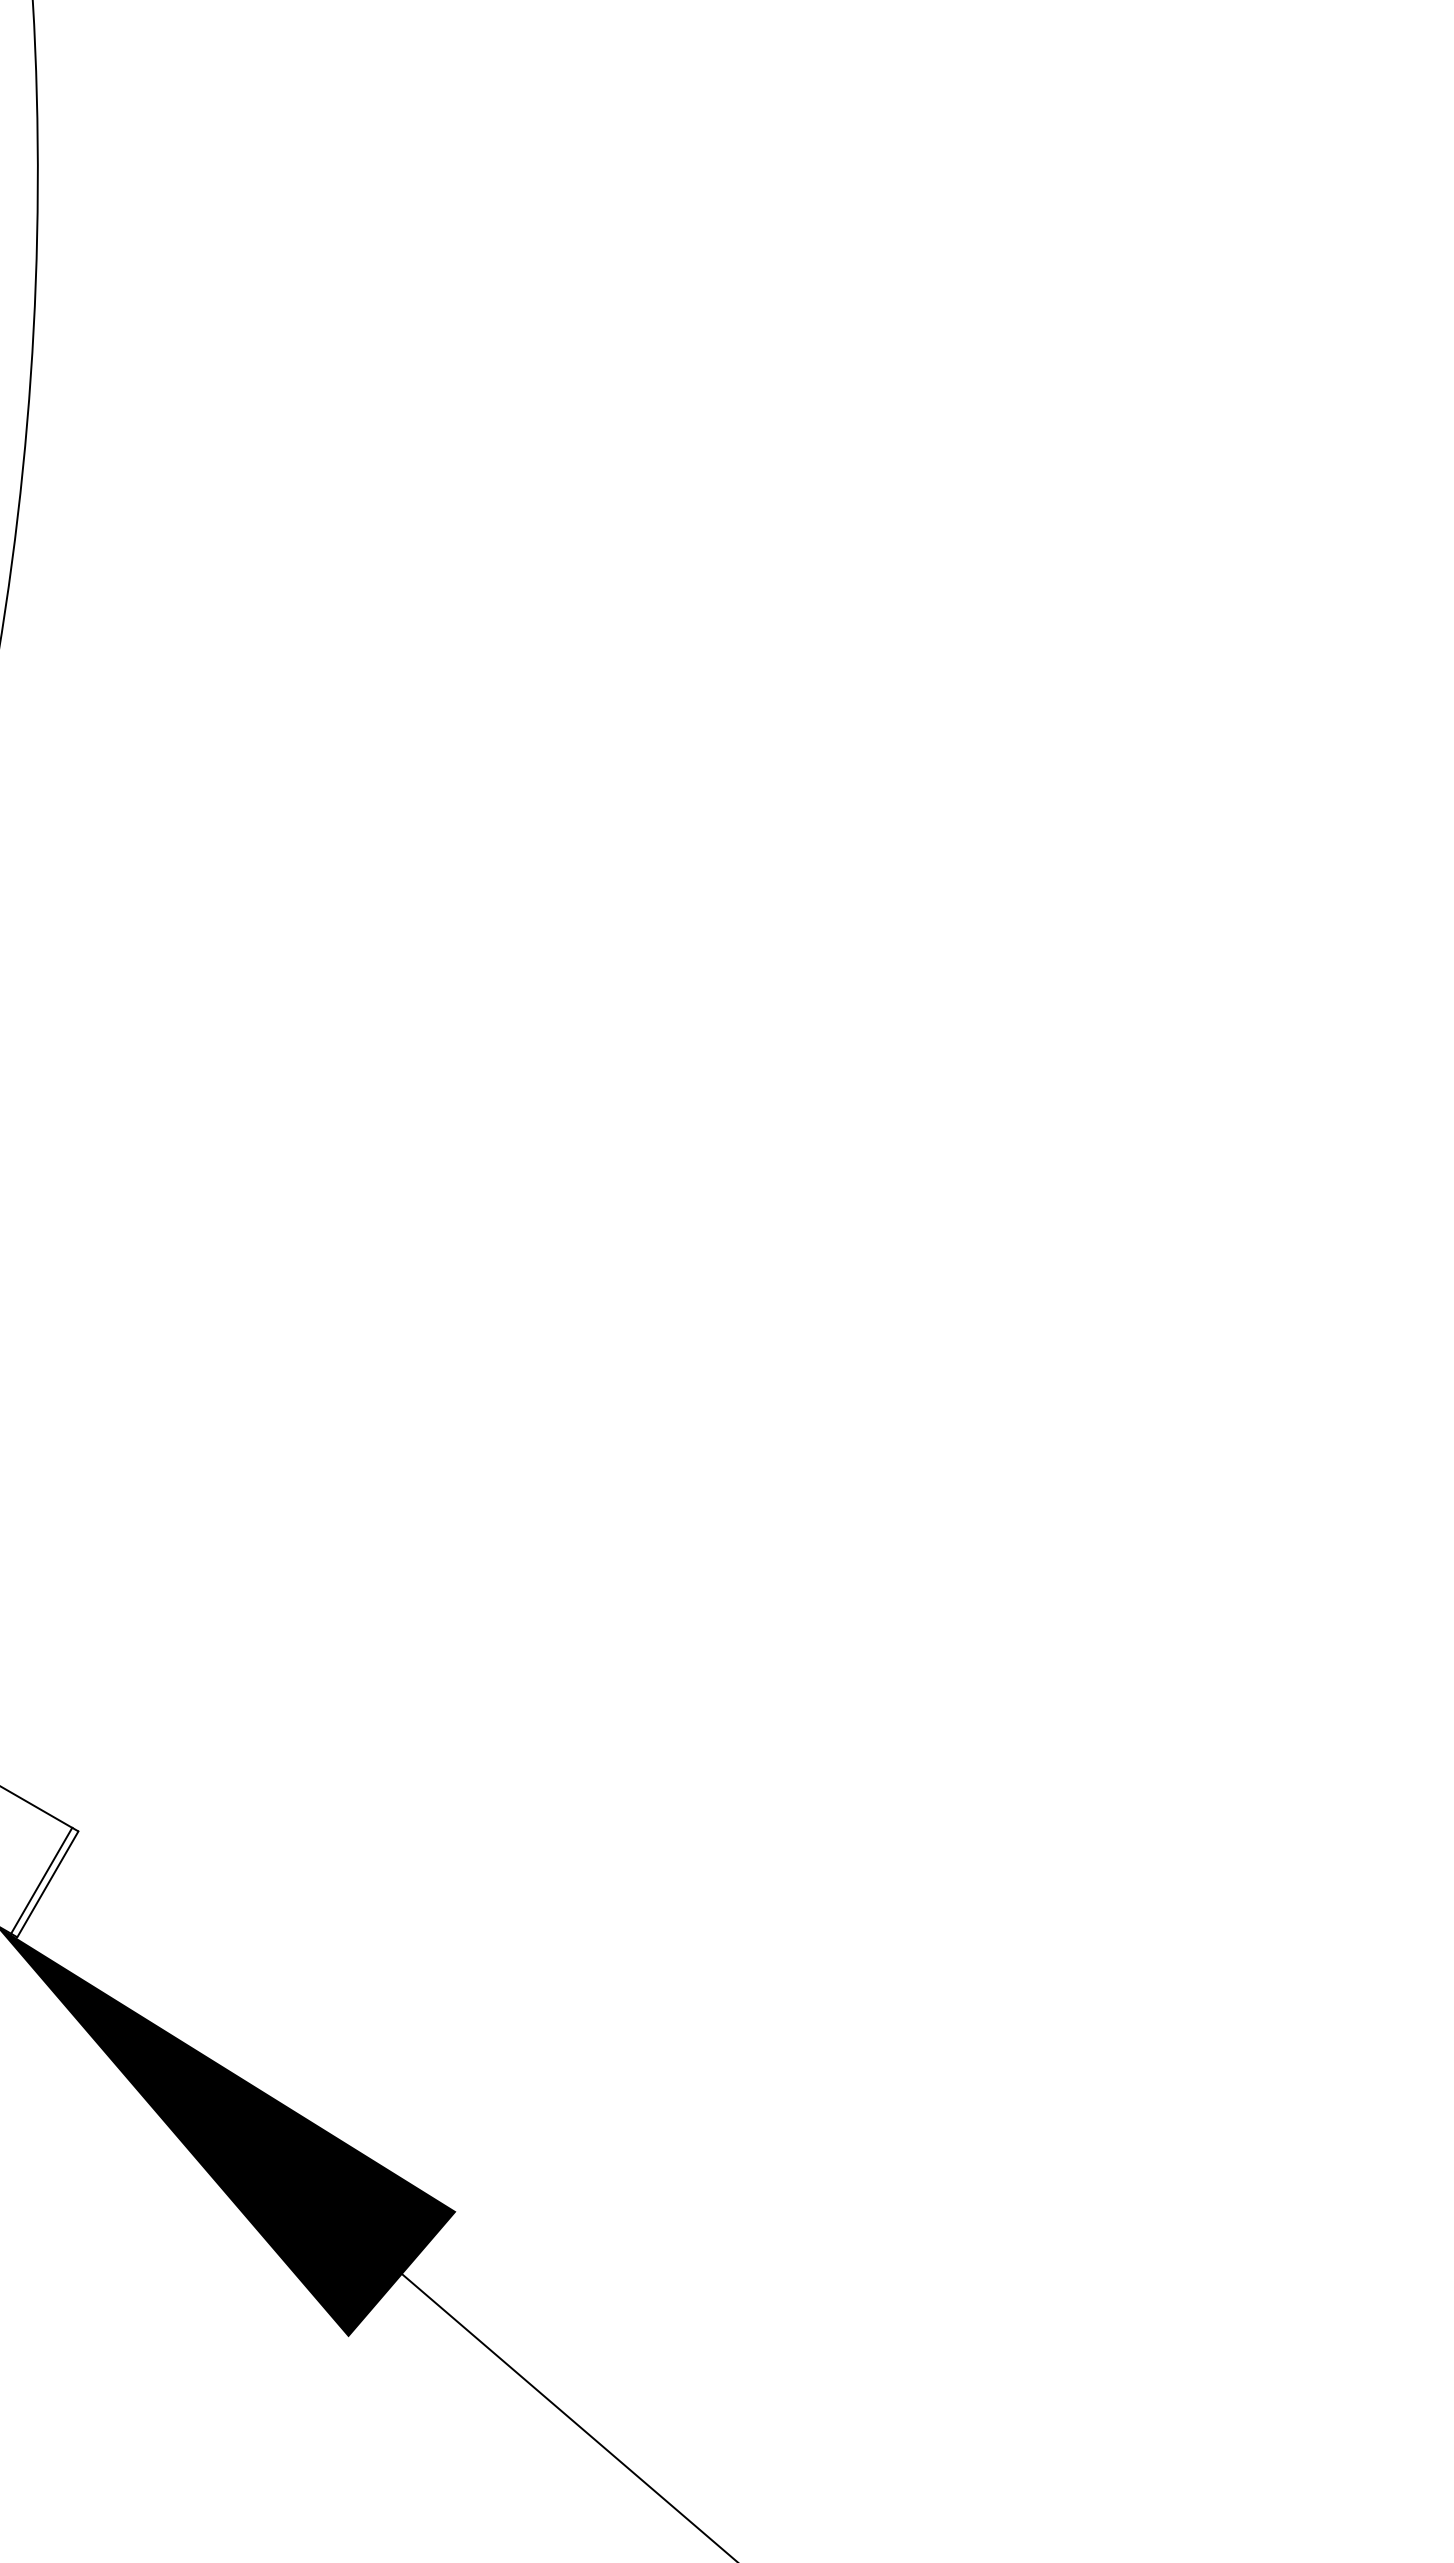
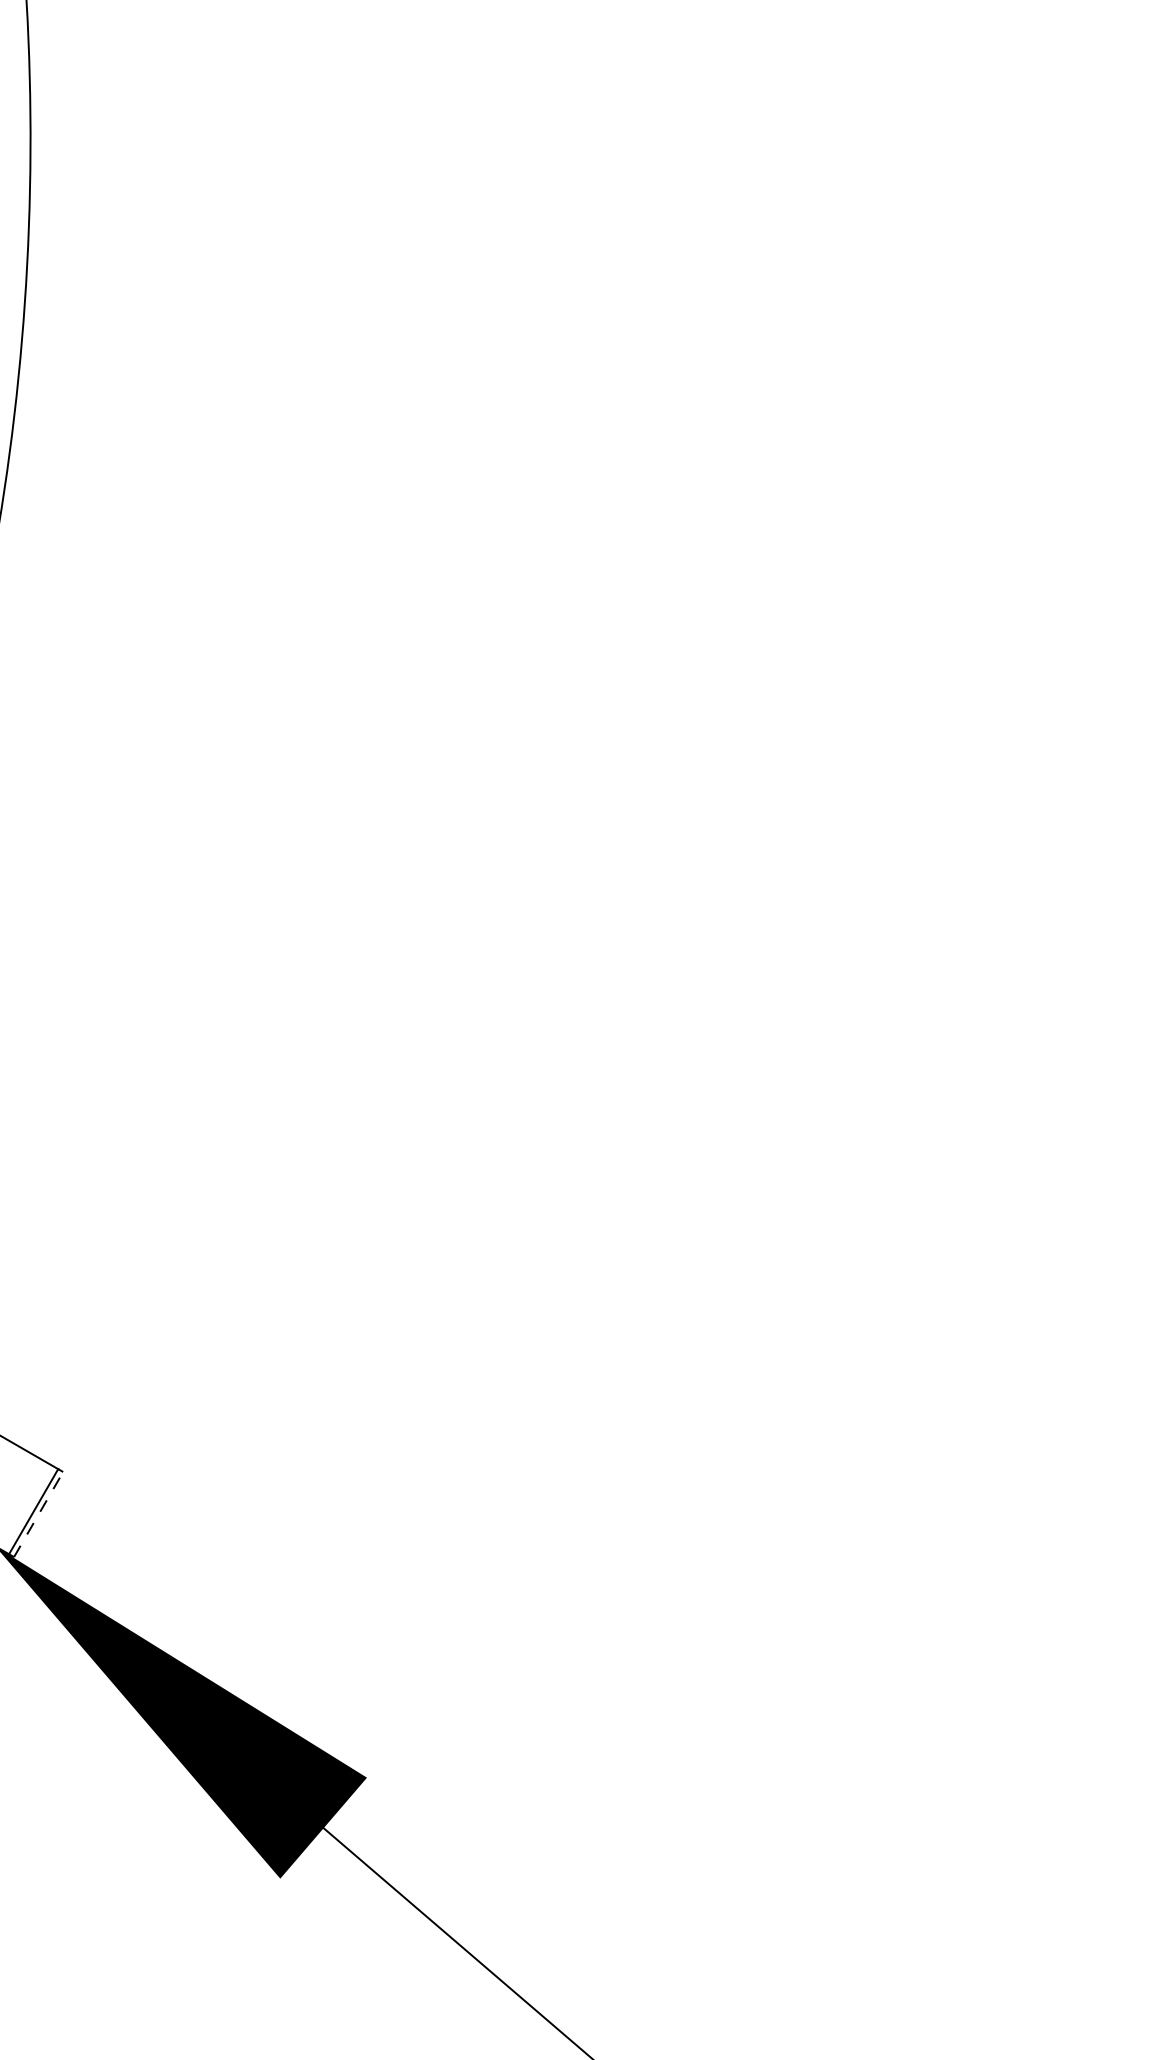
line: (48, 1883) -> (39, 1513), solid -> dashed

